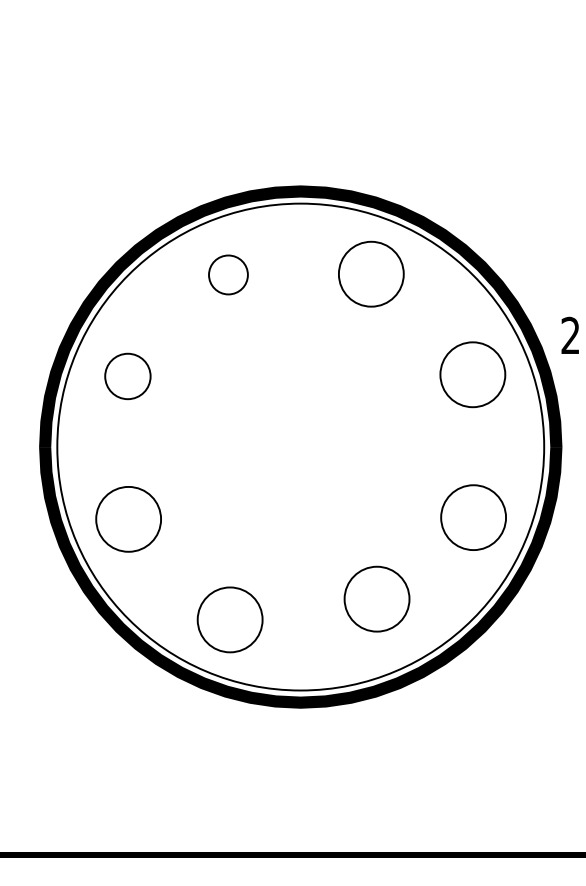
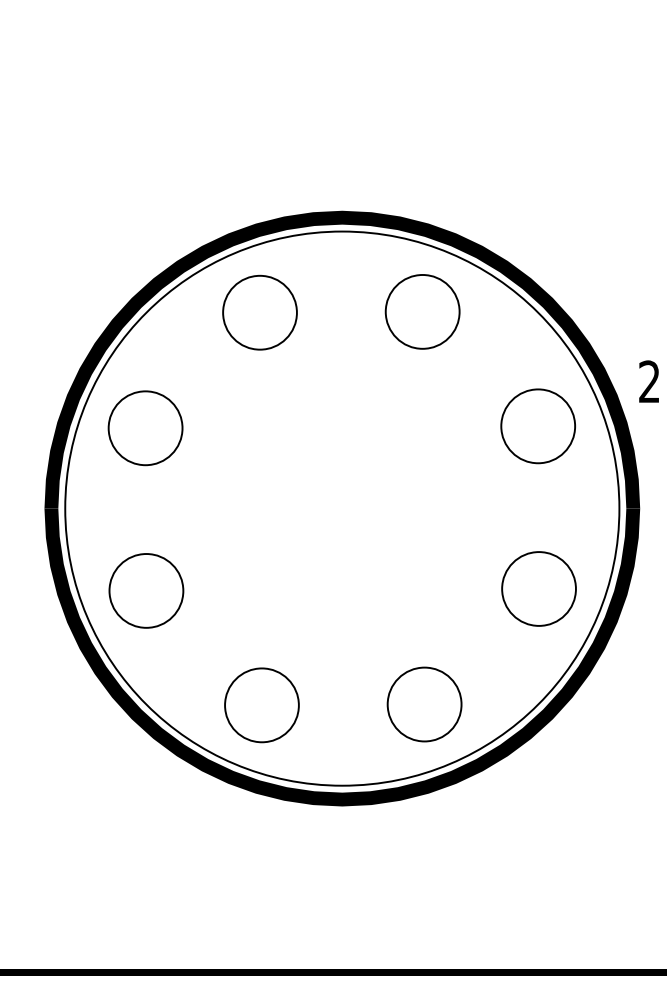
circle: (228, 274) -> (260, 312), size x1.67
circle: (127, 376) -> (145, 428), size x1.43
circle: (376, 598) -> (423, 703), moved

